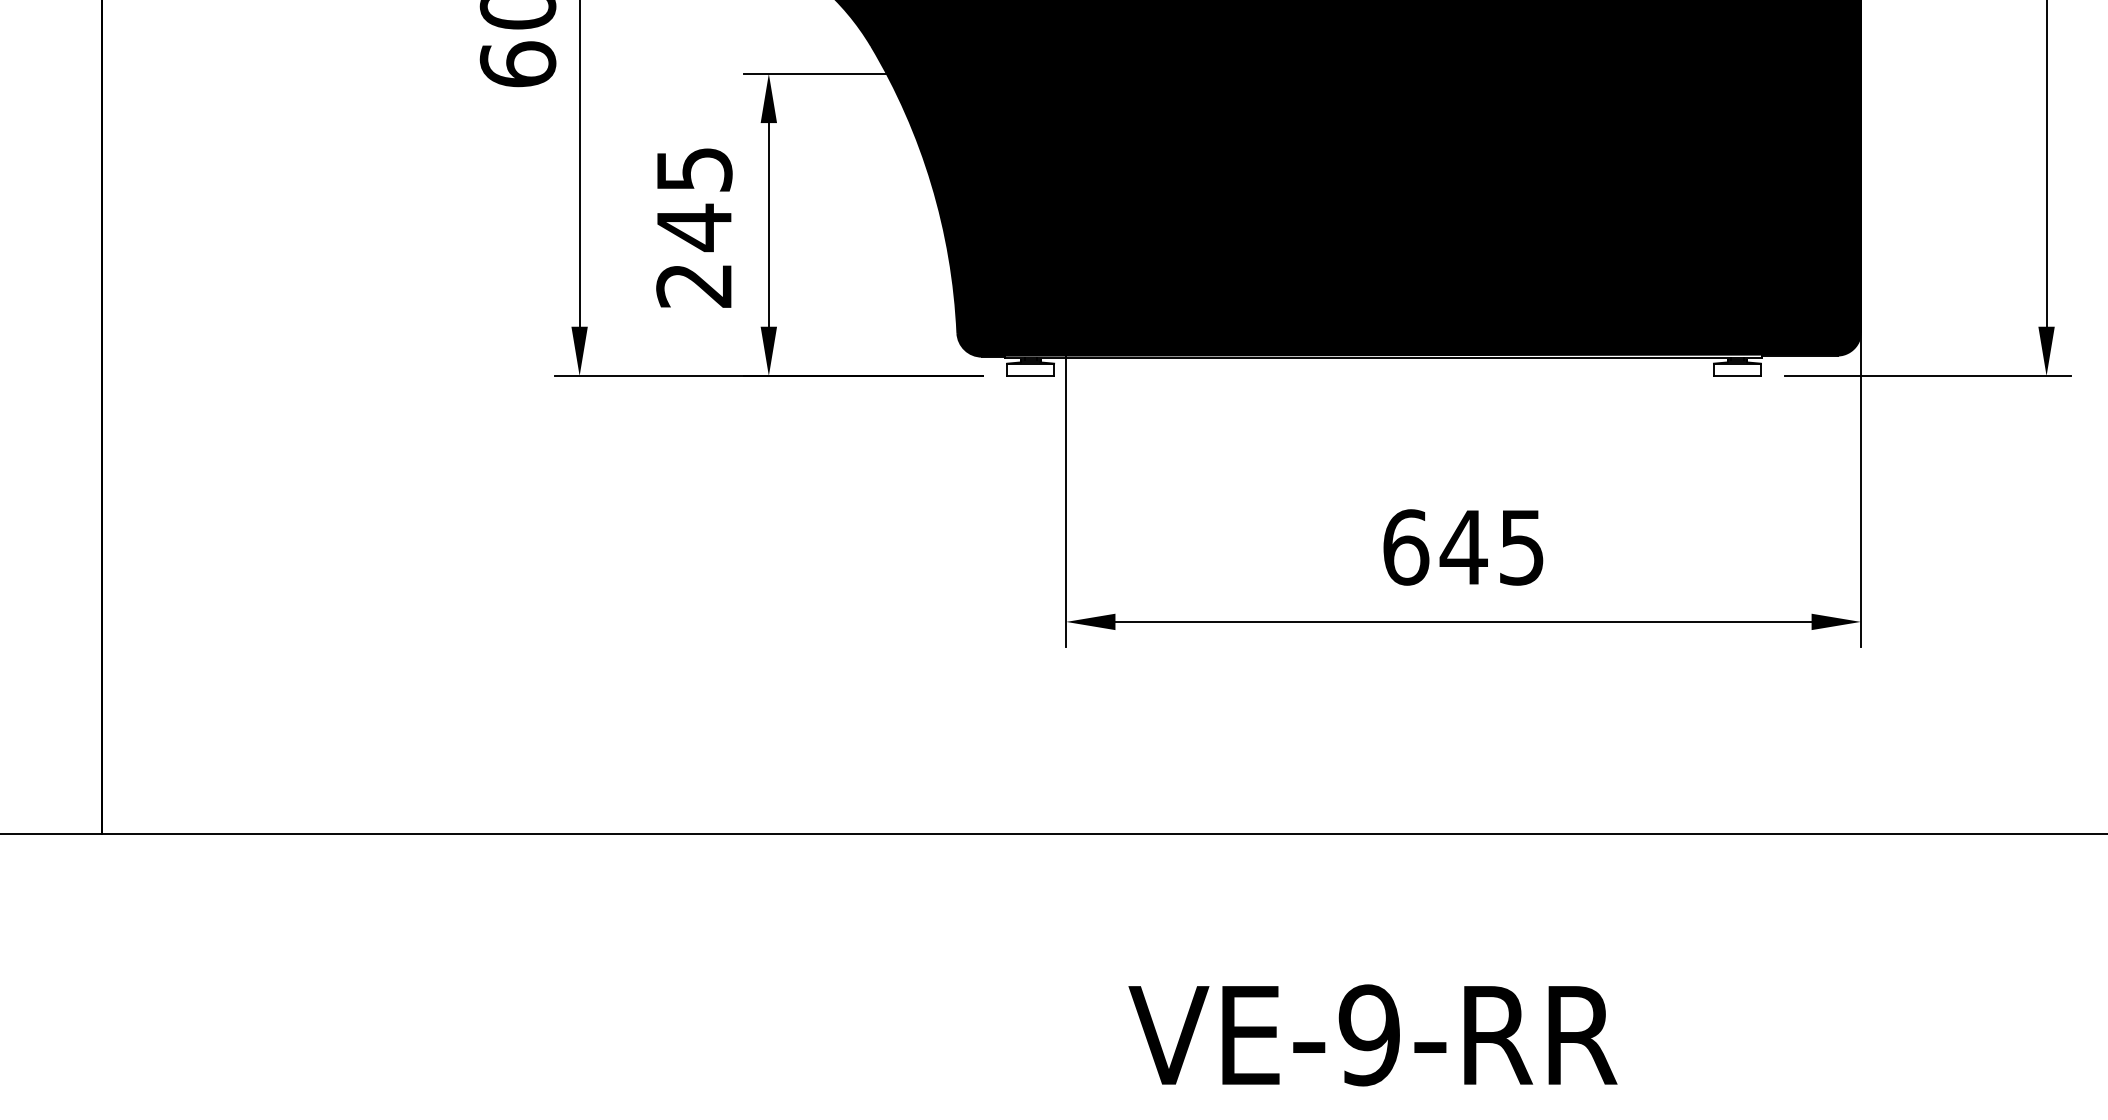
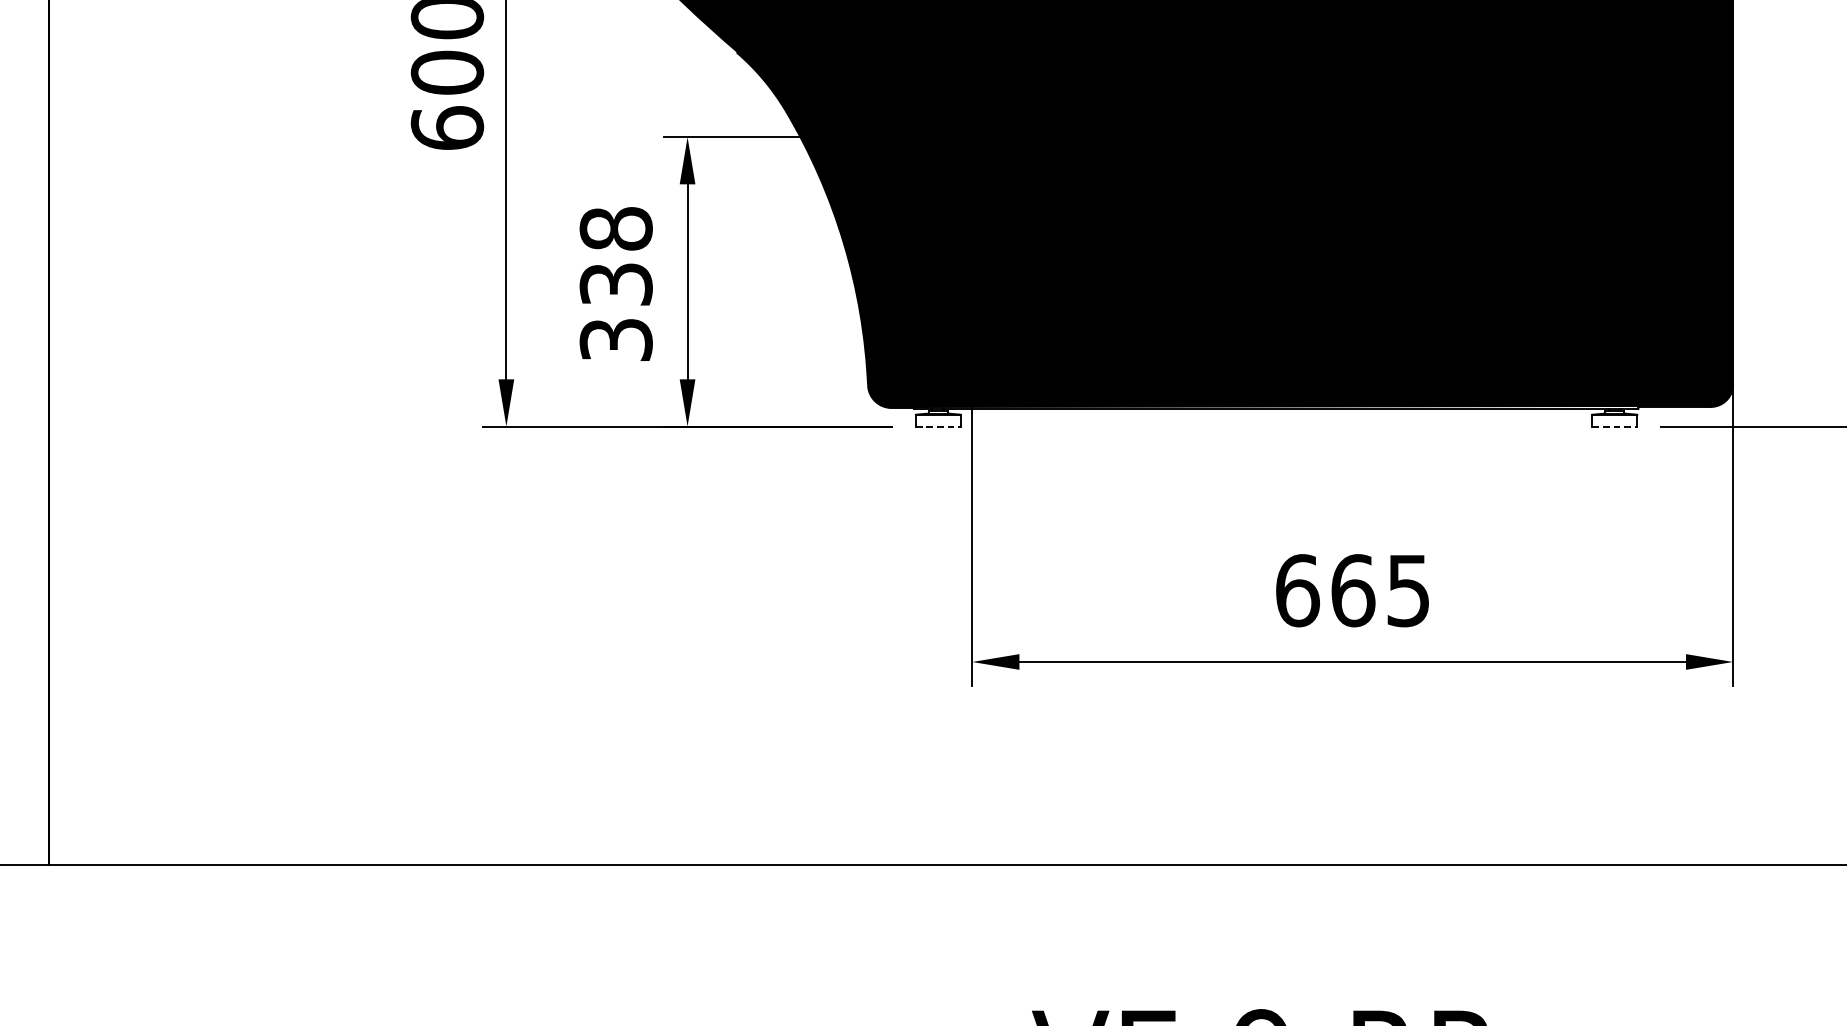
text: (694, 226) -> (616, 283), 245 -> 338
line: (1031, 376) -> (939, 426), solid -> dashed
line: (1737, 376) -> (1615, 426), solid -> dashed
text: (1463, 547) -> (1352, 590), 645 -> 665

